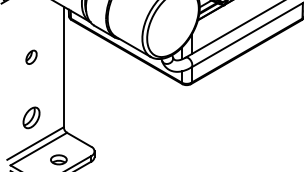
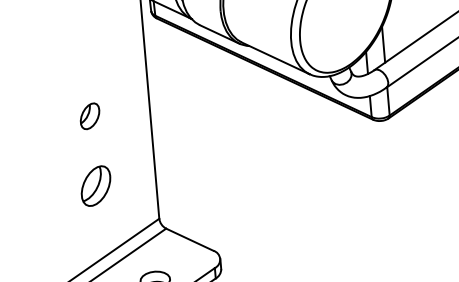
part: (31, 56) -> (89, 114), moved
part: (31, 117) -> (95, 185), moved

